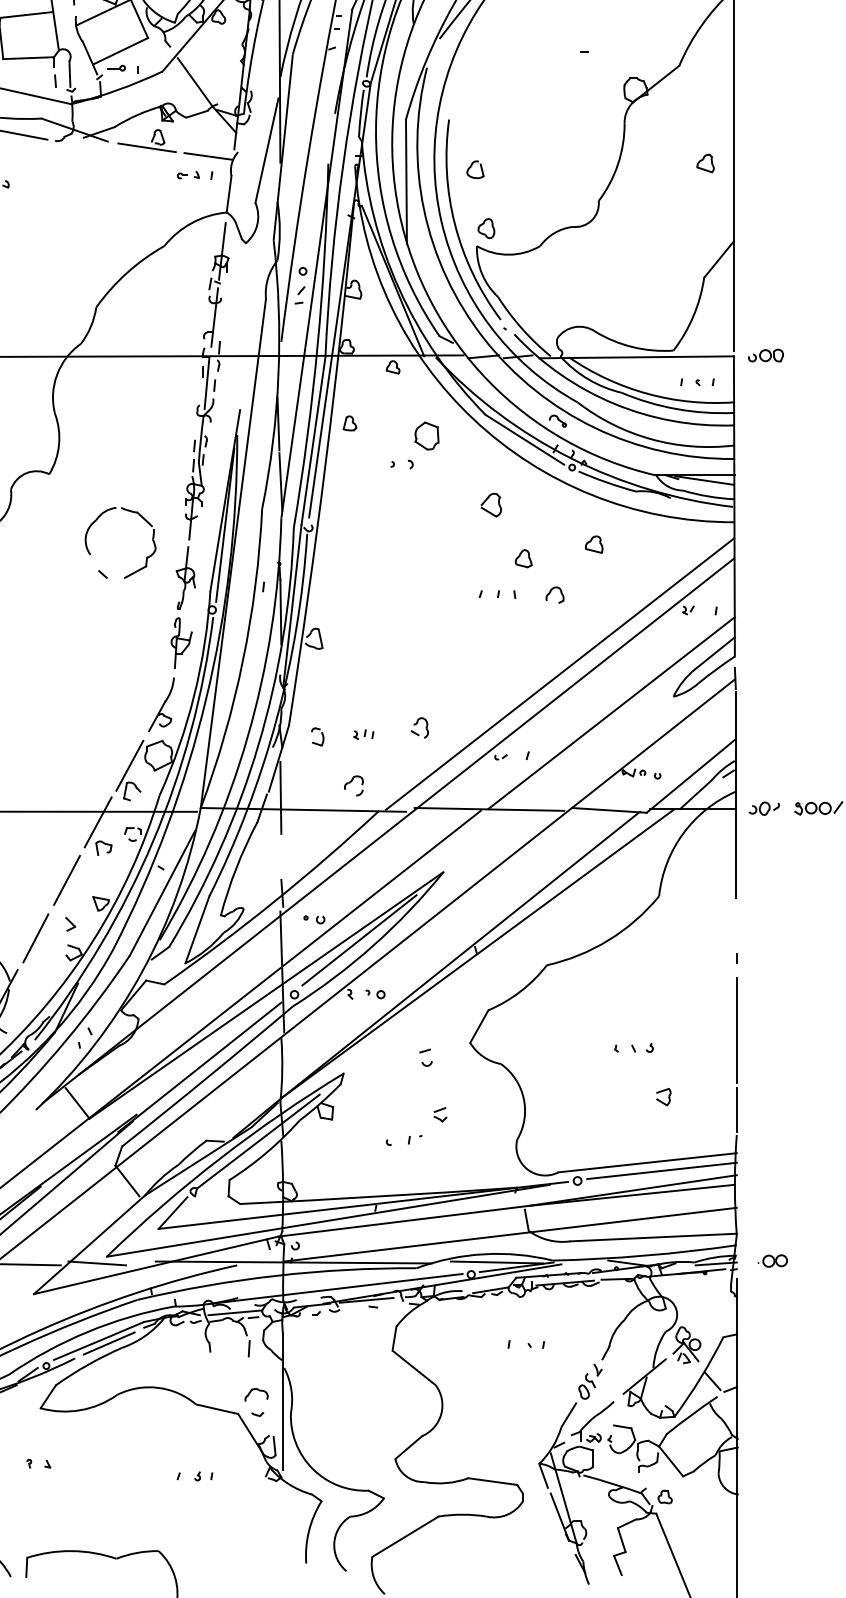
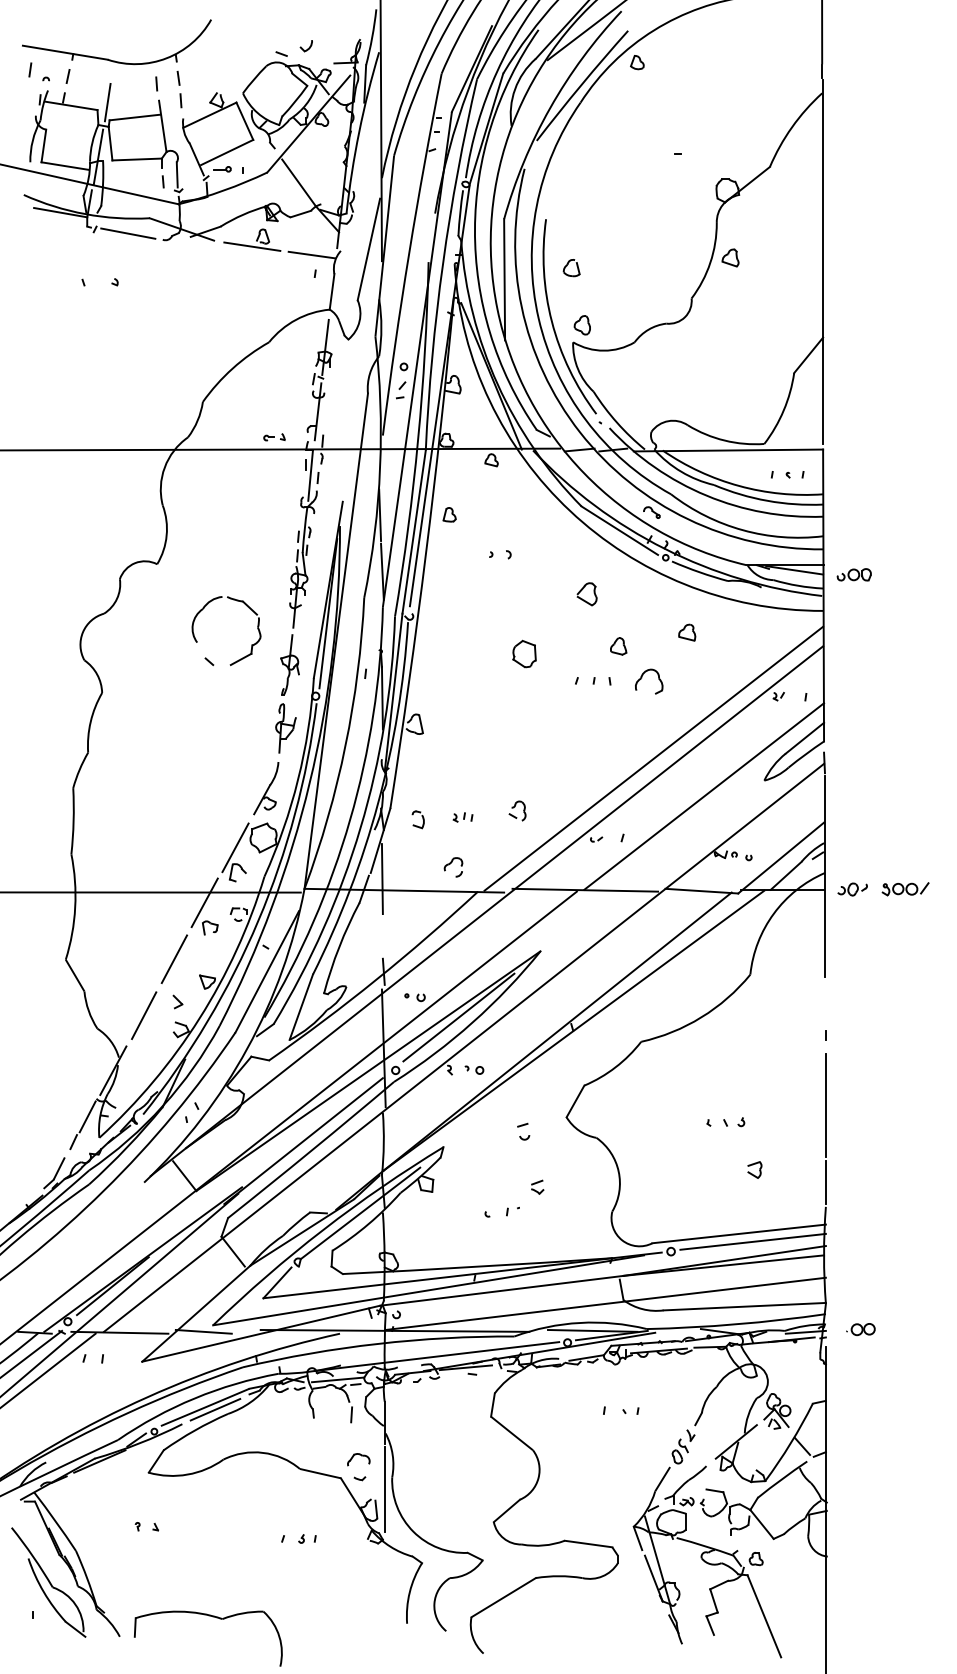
part: (705, 163) -> (730, 257), moved
part: (188, 175) -> (274, 437), moved
part: (765, 355) -> (853, 574), moved
part: (426, 435) -> (524, 653), moved
part: (554, 594) -> (648, 681), size x1.6

